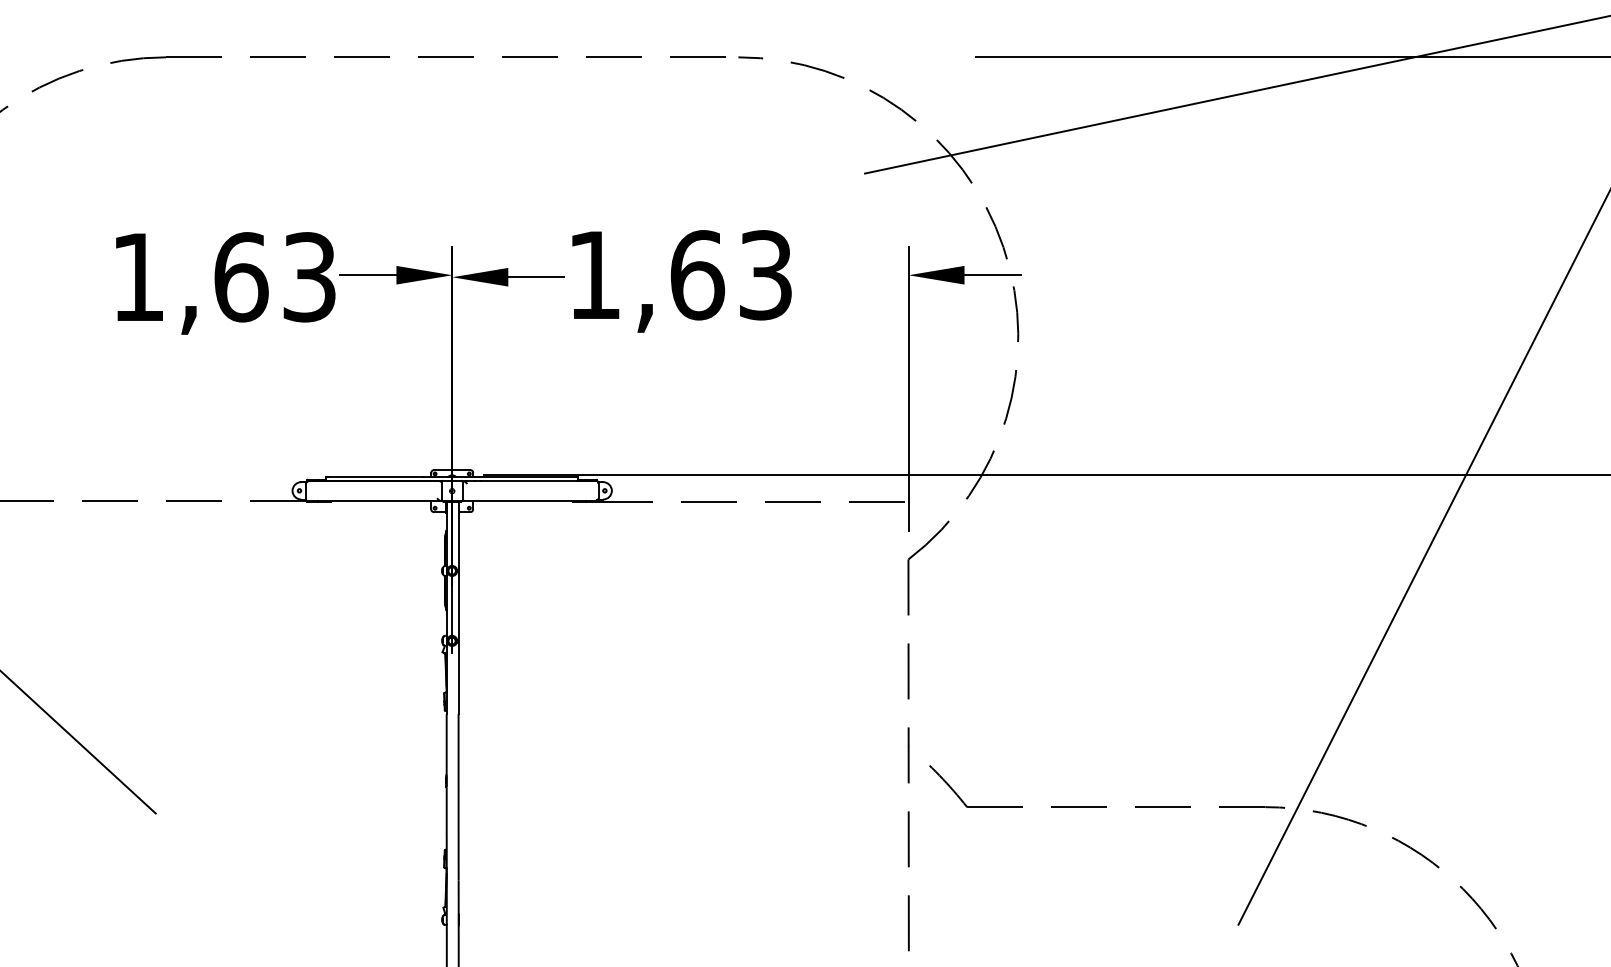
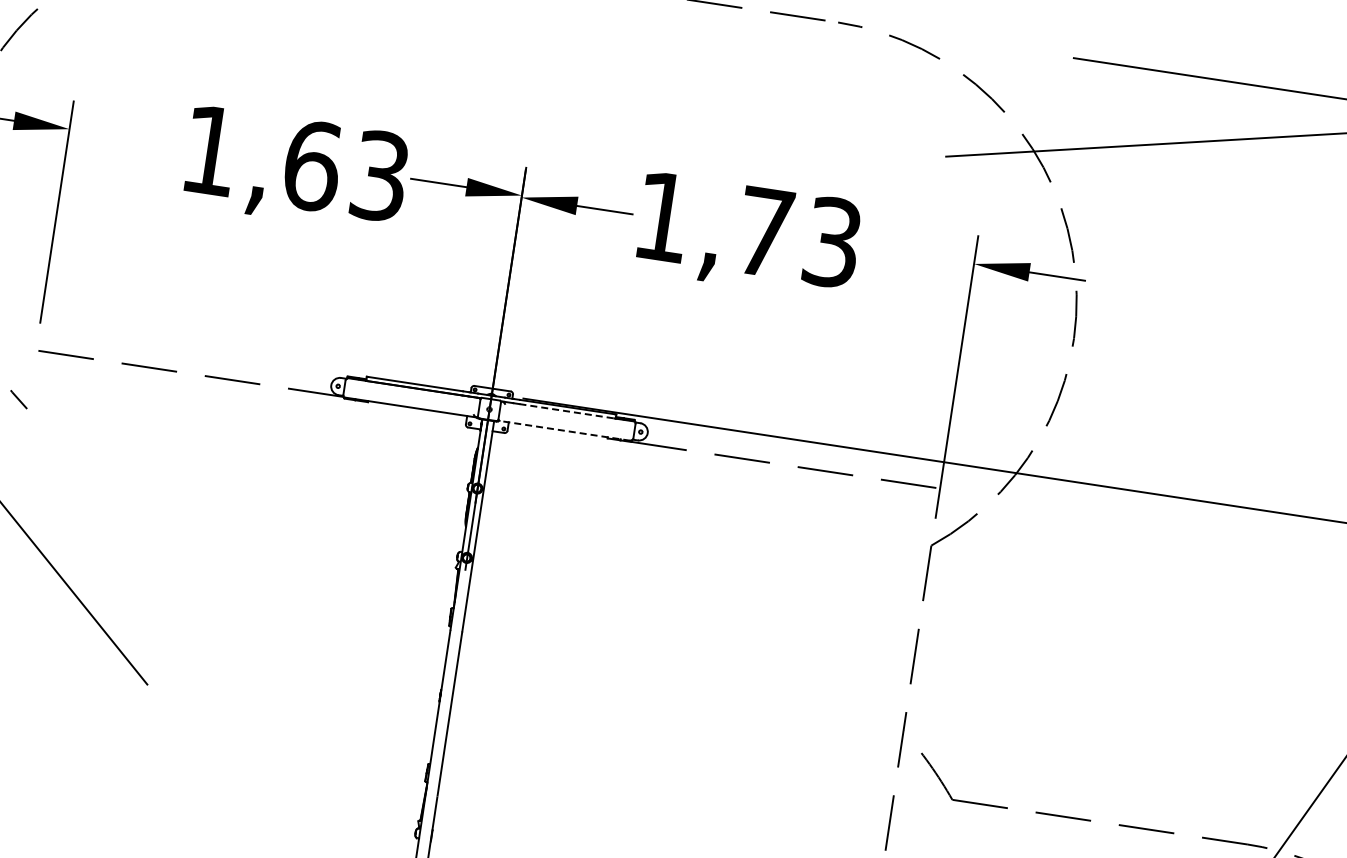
text: (697, 275) -> (764, 232), 1,63 -> 1,73
line: (528, 481) -> (566, 411), solid -> dashed
line: (529, 500) -> (564, 430), solid -> dashed

